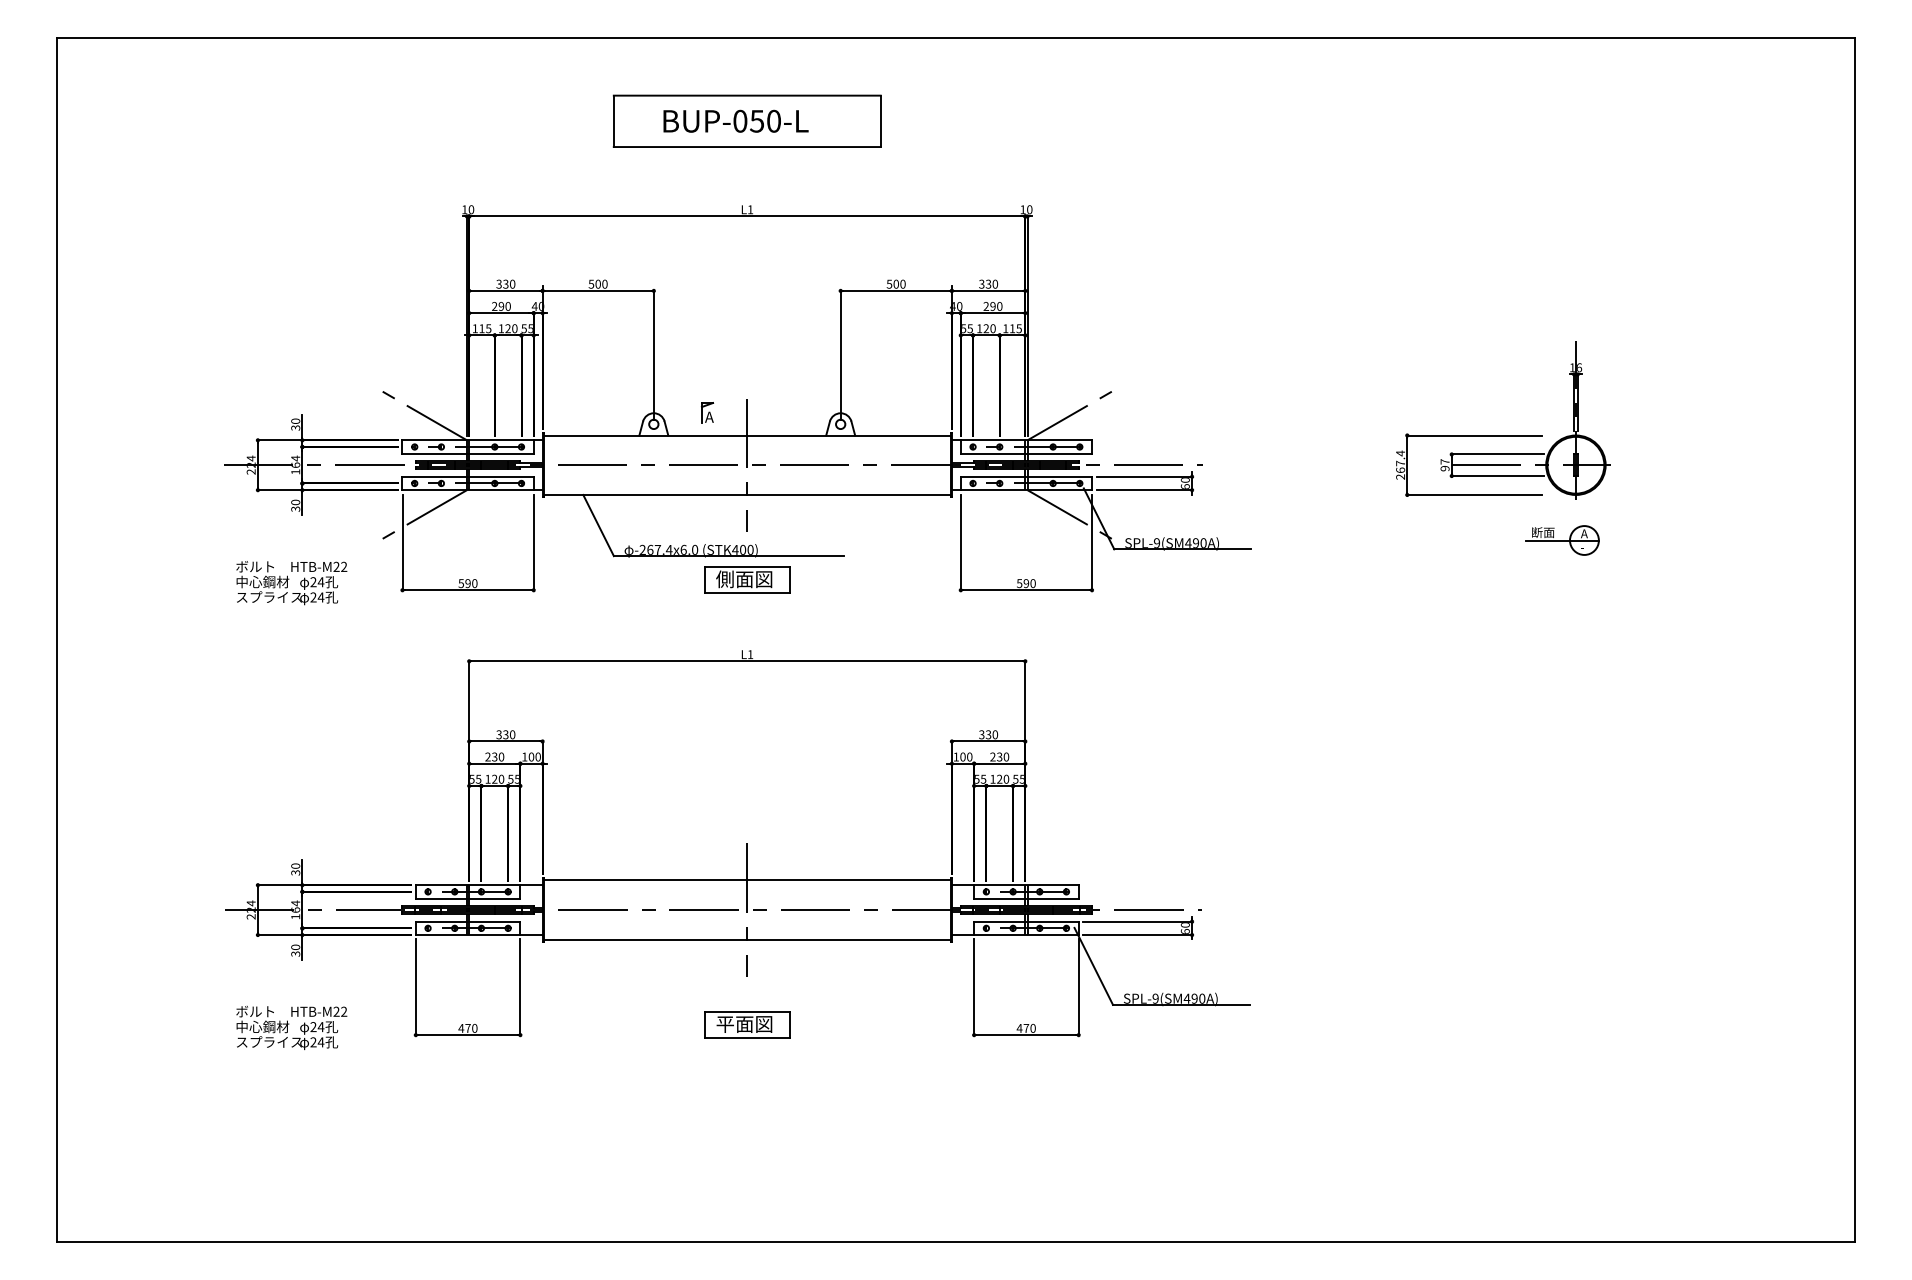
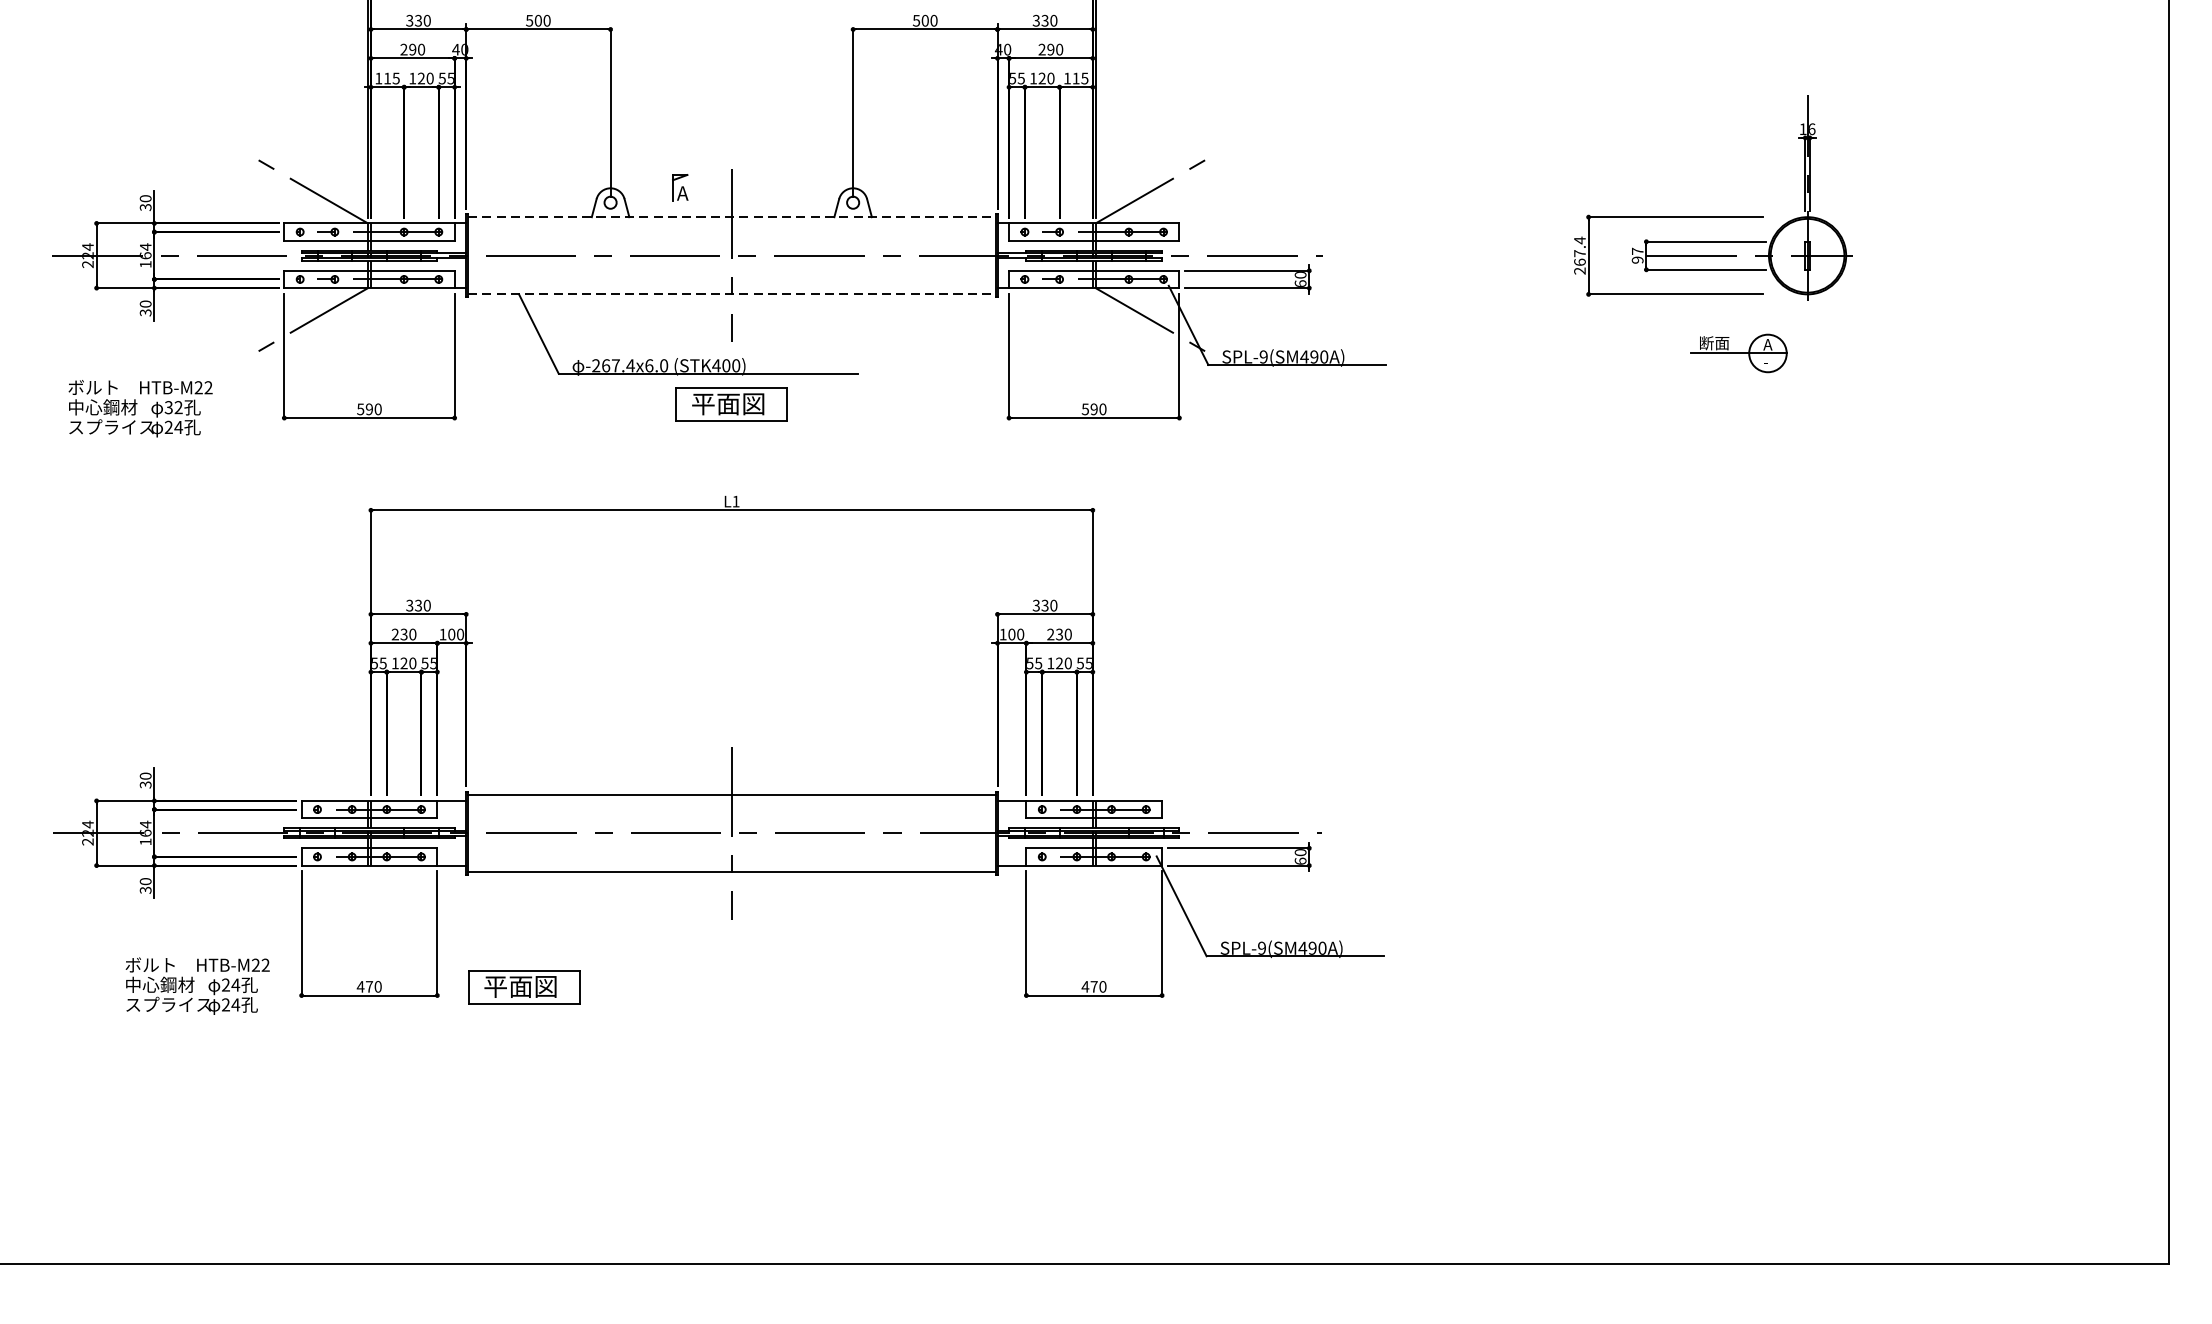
line: (747, 435) -> (732, 217), solid -> dashed
line: (747, 494) -> (732, 293), solid -> dashed
part: (1562, 540) -> (1739, 353), moved
text: (724, 579) -> (702, 404), 側面図 -> 平面図
text: (317, 582) -> (173, 407), 24 -> 32
part: (747, 1024) -> (524, 986), moved
text: (291, 1028) -> (197, 986), moved

